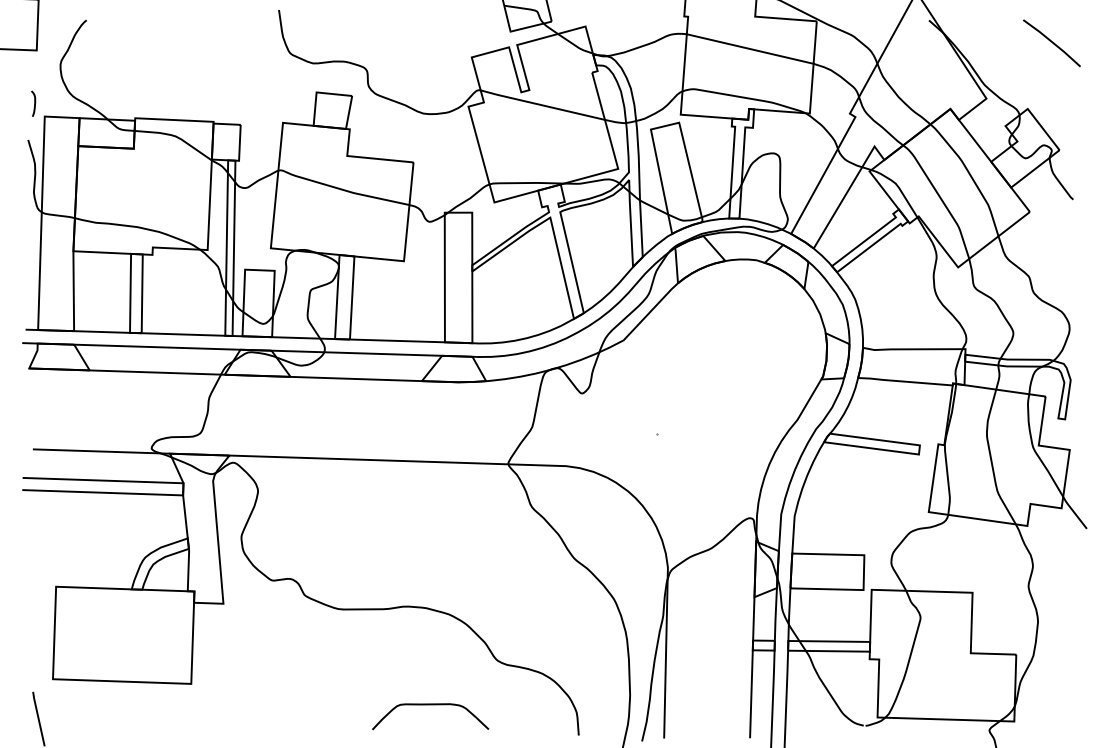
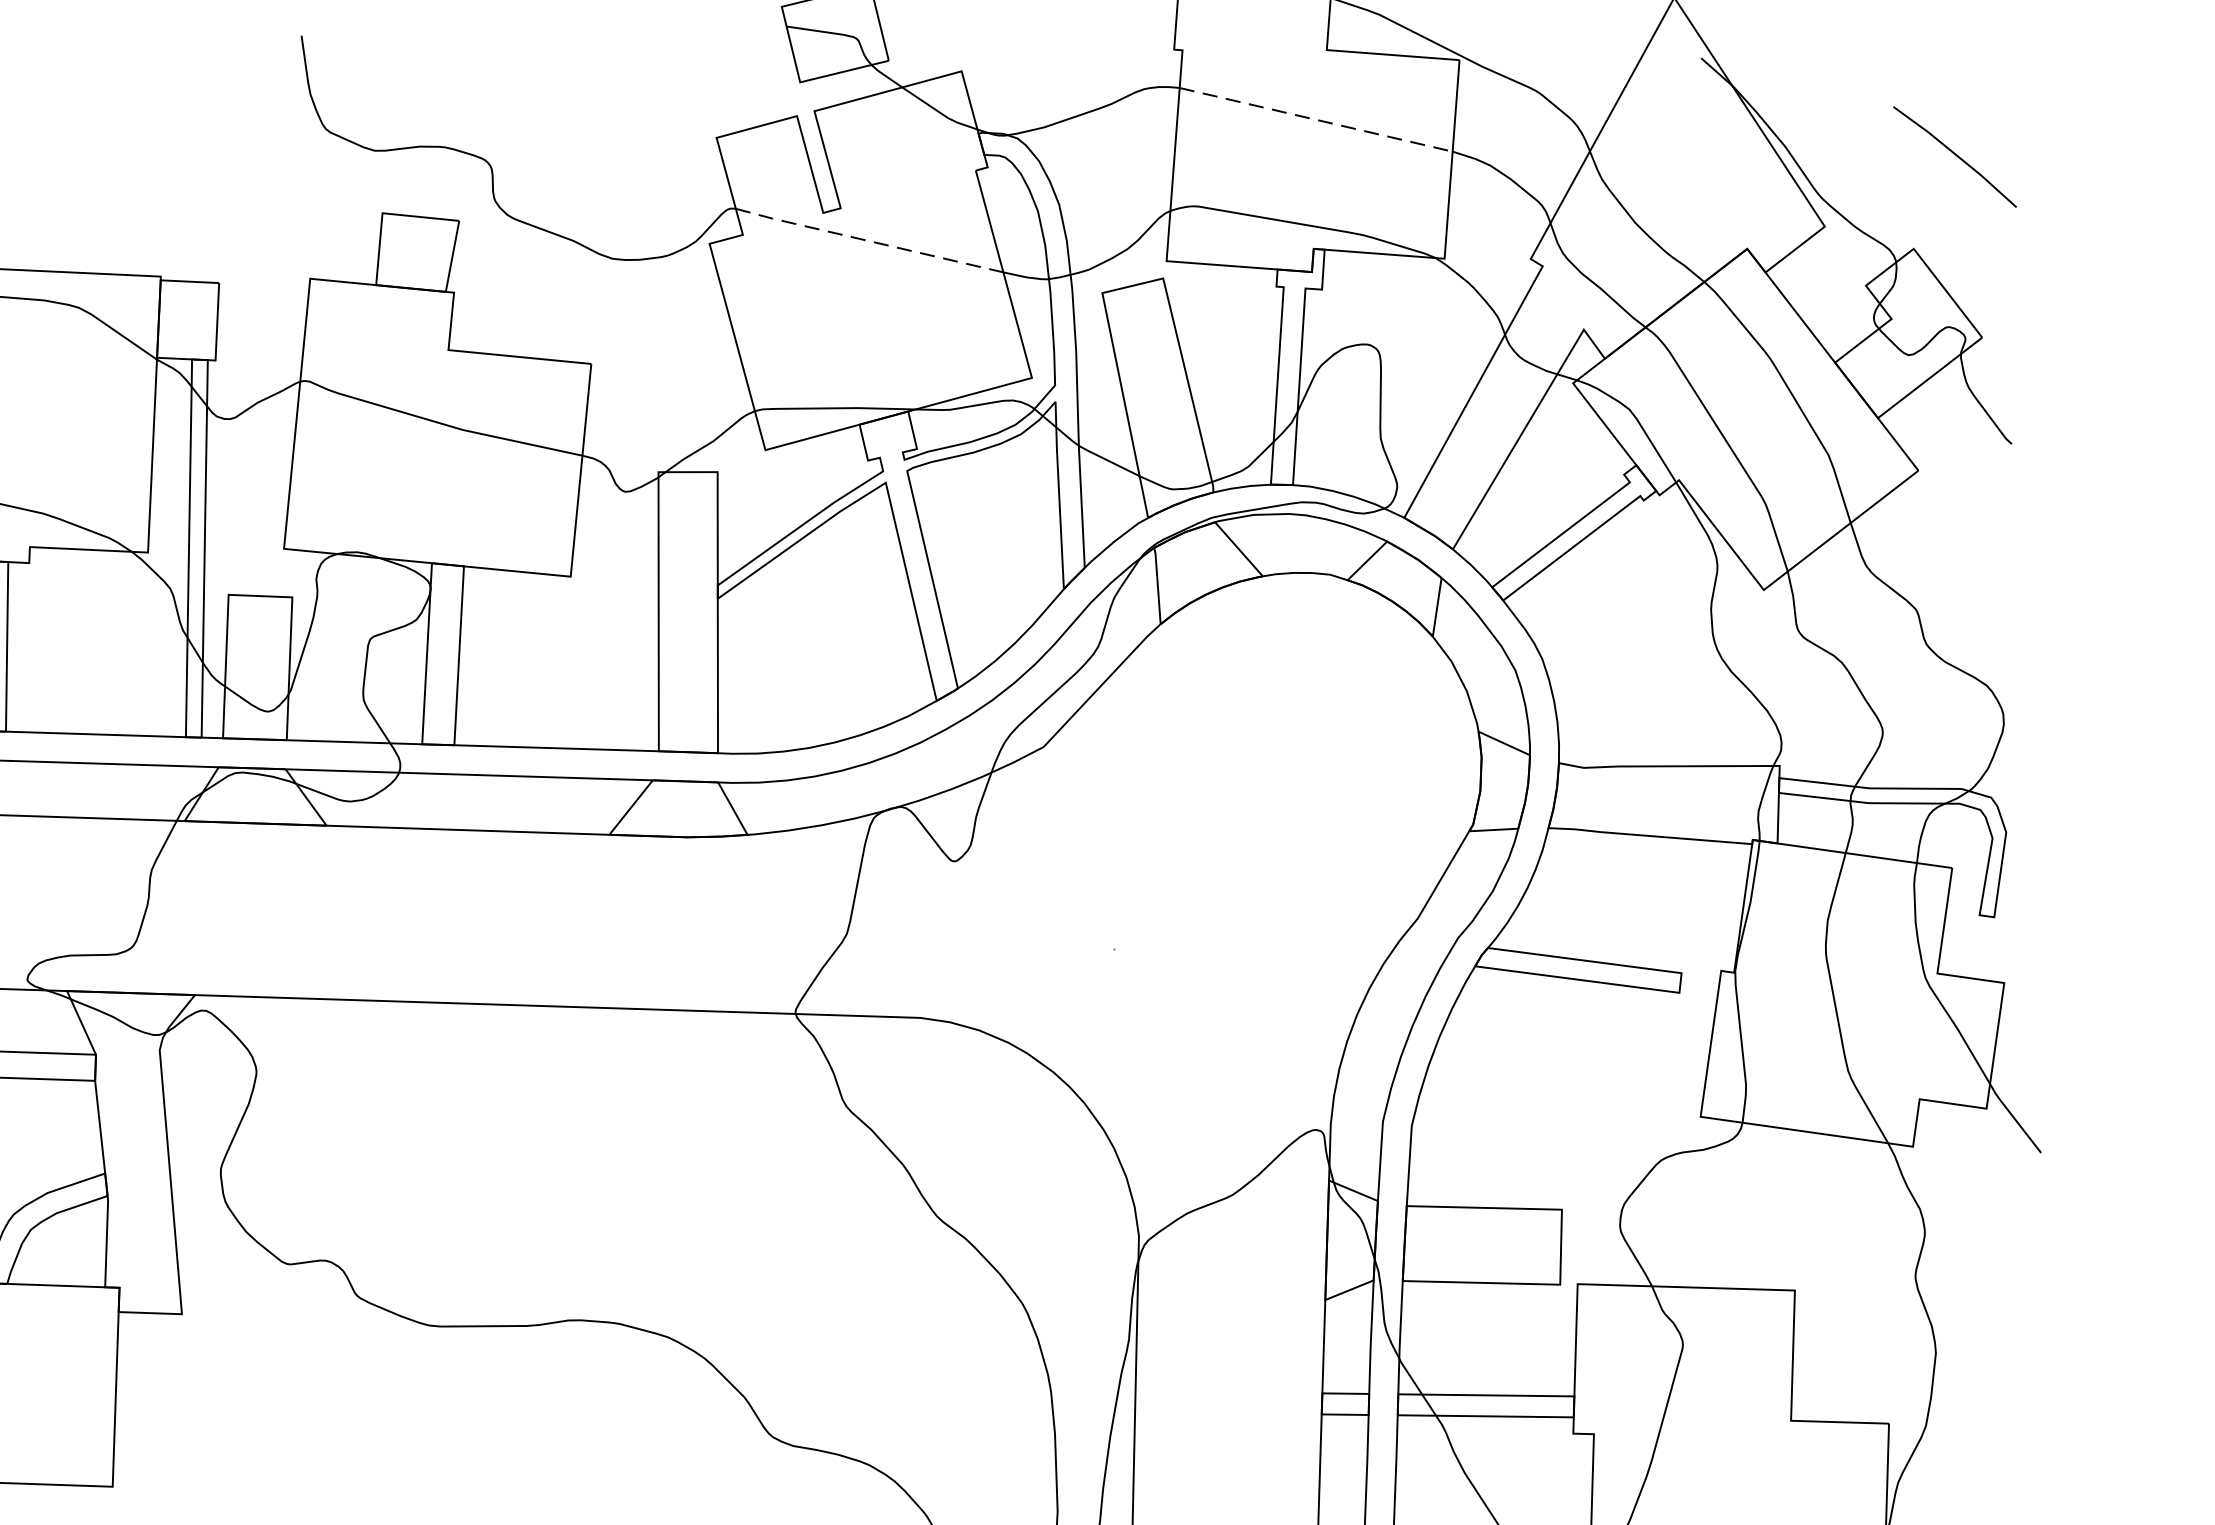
line: (1051, 42) -> (1954, 155), moved
line: (750, 49) -> (1316, 120), solid -> dashed
line: (542, 105) -> (868, 241), solid -> dashed

